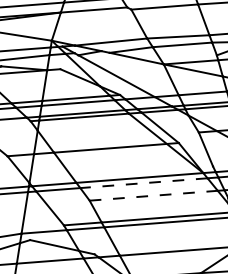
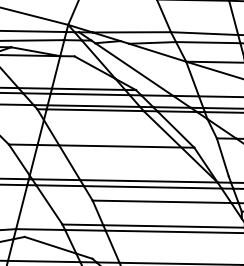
line: (143, 183) -> (152, 187), dashed -> solid
line: (154, 195) -> (162, 201), dashed -> solid

